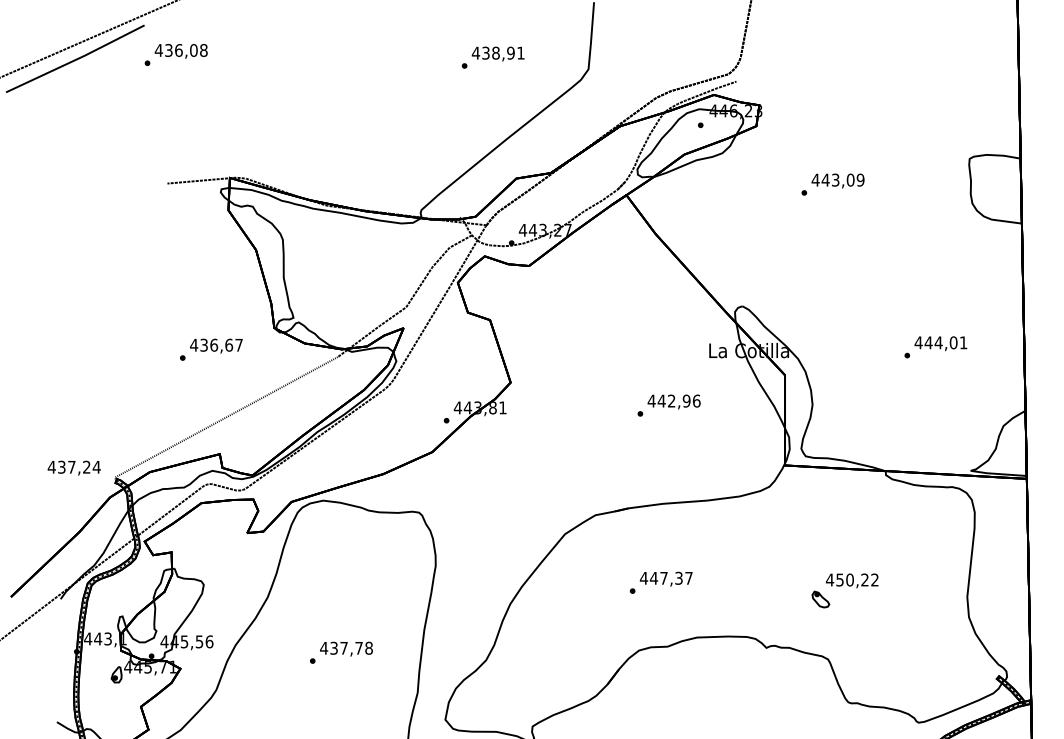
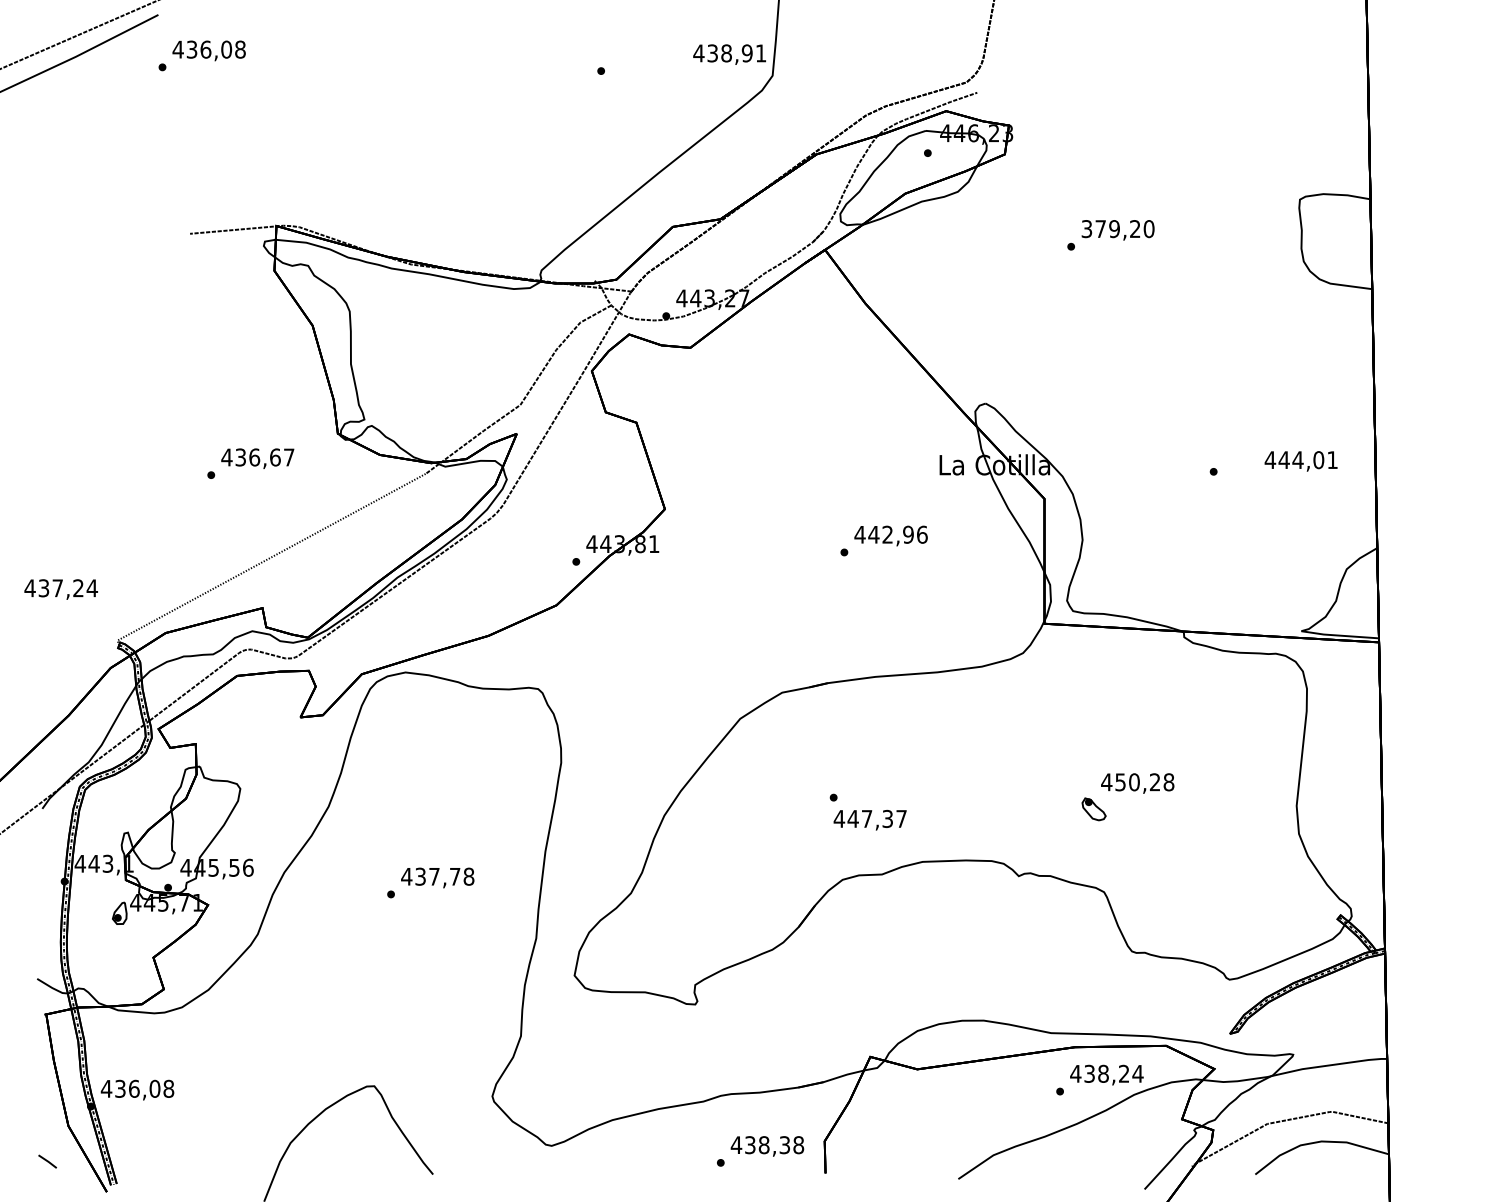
text: (498, 53) -> (729, 54), moved
text: (837, 180) -> (1117, 229), 443,09 -> 379,20
text: (940, 343) -> (1300, 461), moved
text: (73, 468) -> (60, 589), moved
text: (665, 578) -> (869, 819), moved
text: (874, 580) -> (1168, 782), 450,22 -> 450,28

